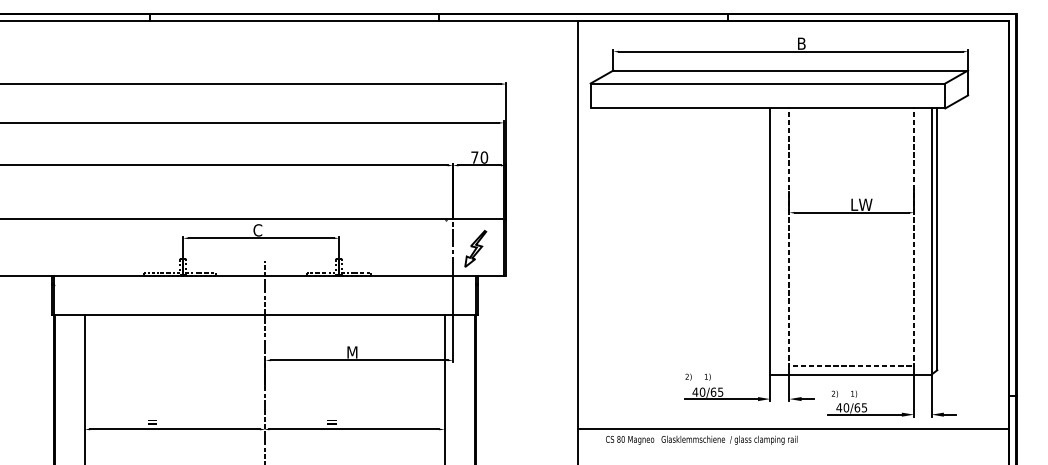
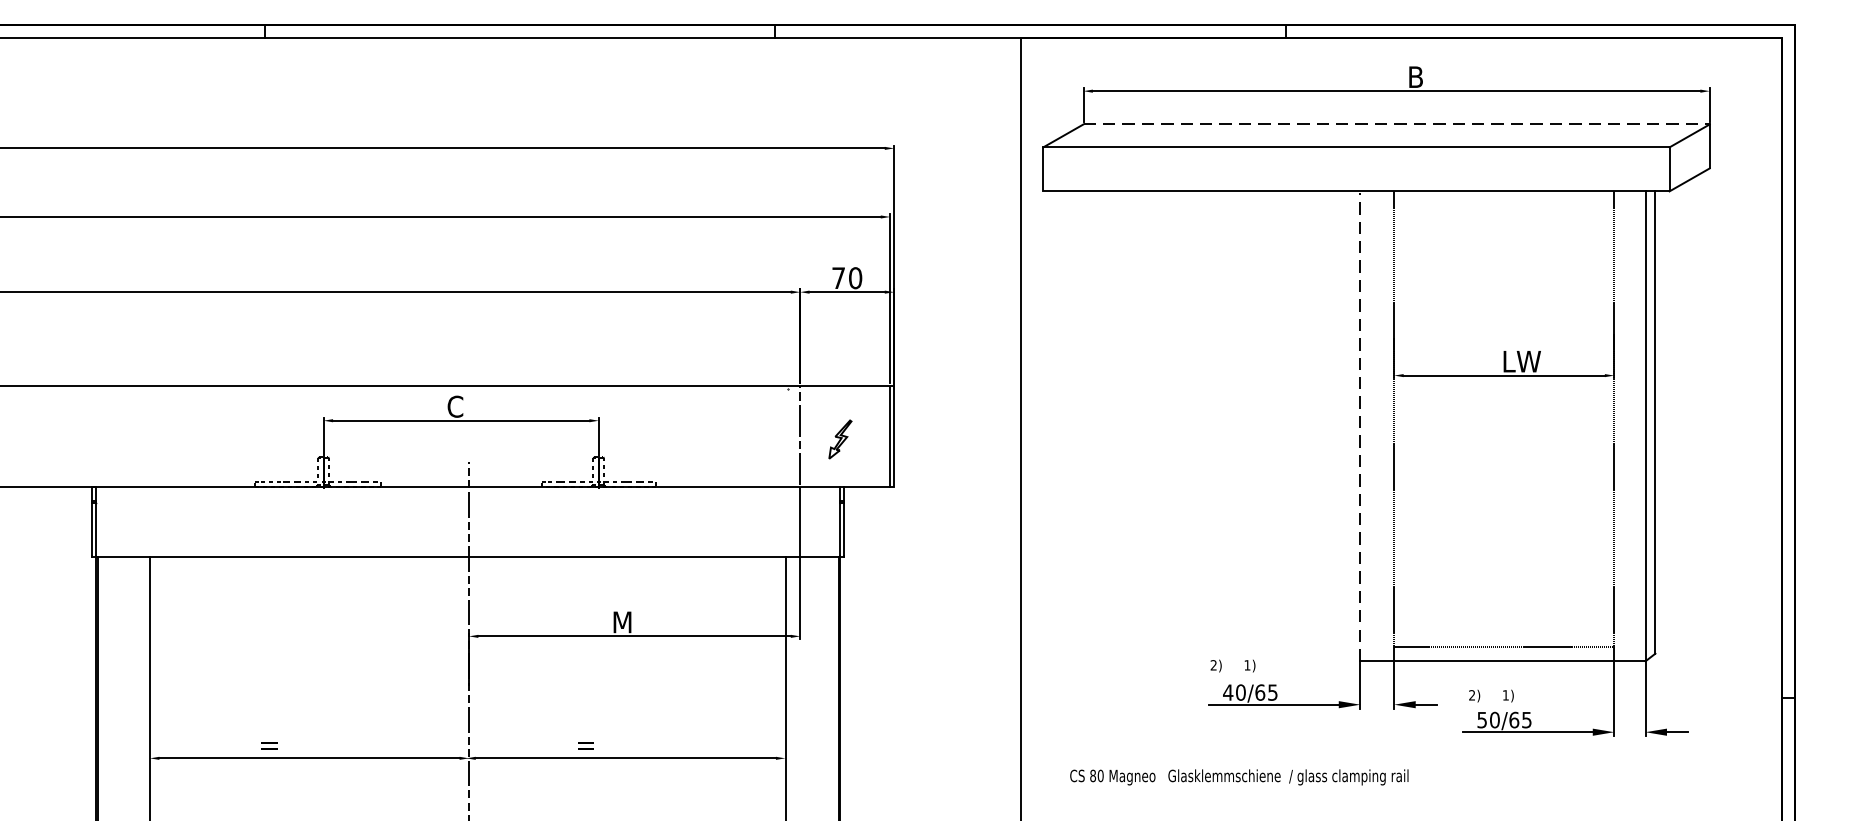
line: (791, 70) -> (1397, 124), solid -> dashed
line: (770, 241) -> (1360, 426), solid -> dashed
part: (475, 248) -> (839, 438), size x0.6
text: (839, 407) -> (1482, 719), 40/65 -> 50/65
line: (793, 428) -> (1401, 756), removed

